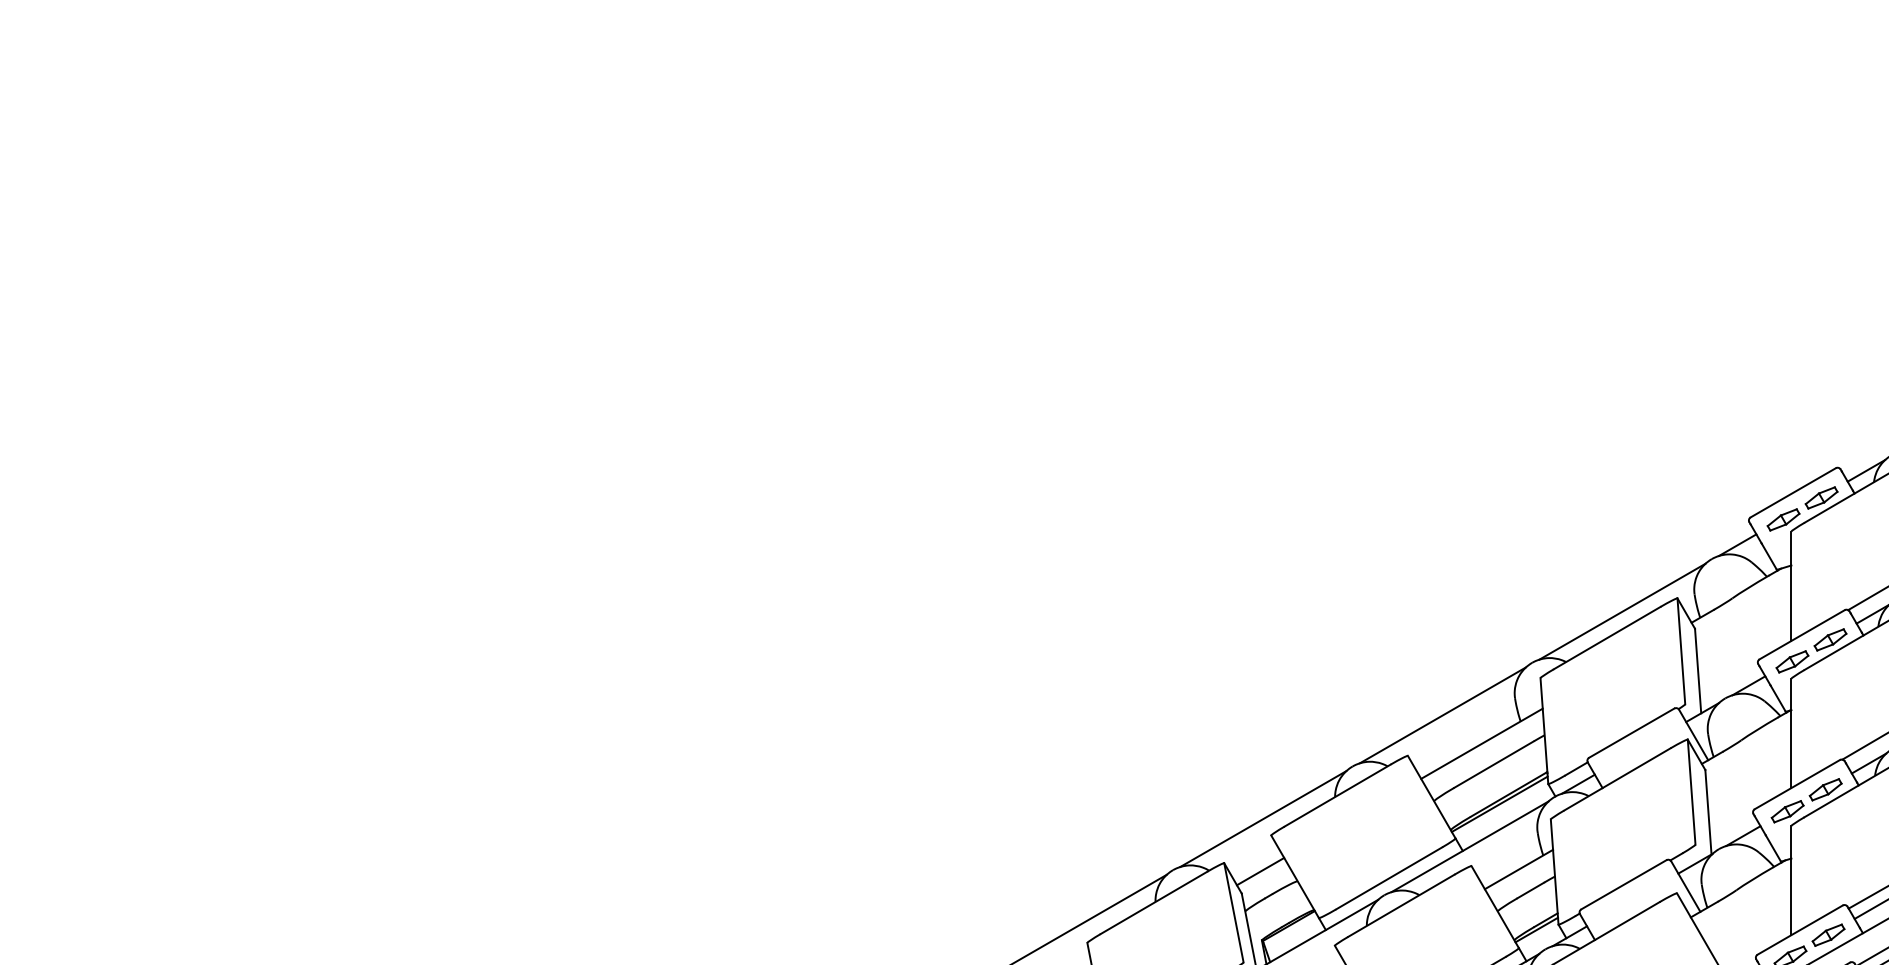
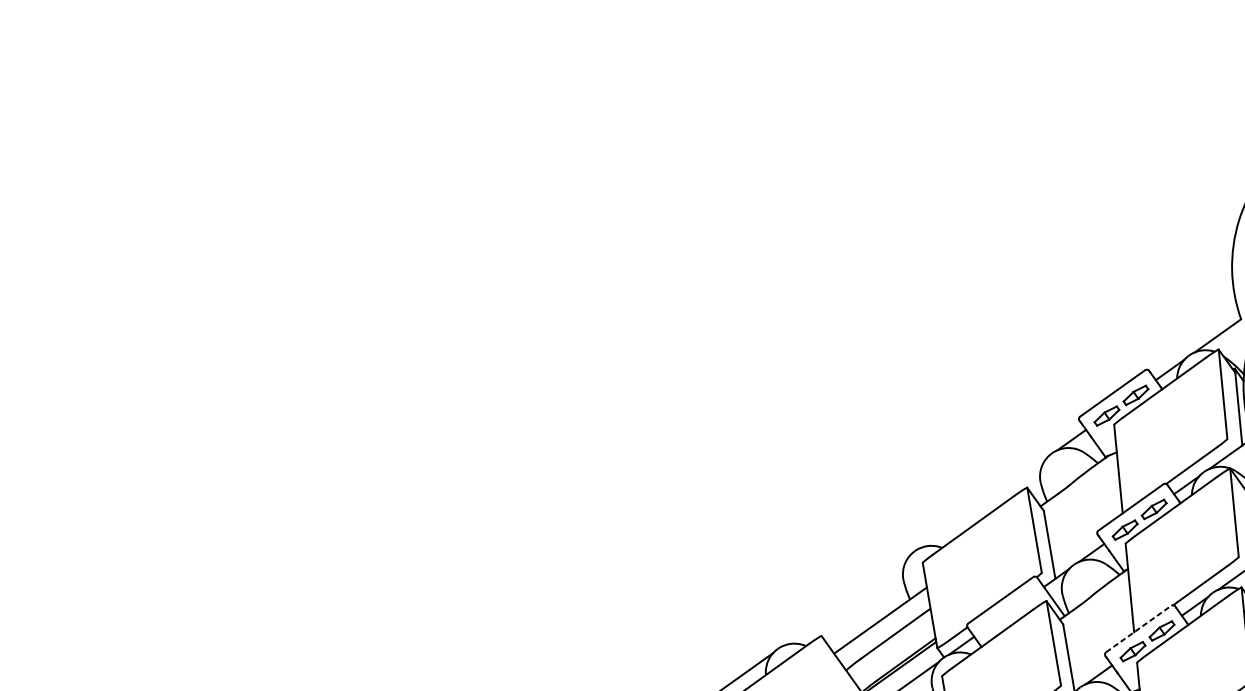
line: (1622, 611) -> (983, 502), removed
line: (1442, 715) -> (846, 600), removed
line: (1797, 784) -> (1138, 628), solid -> dashed

